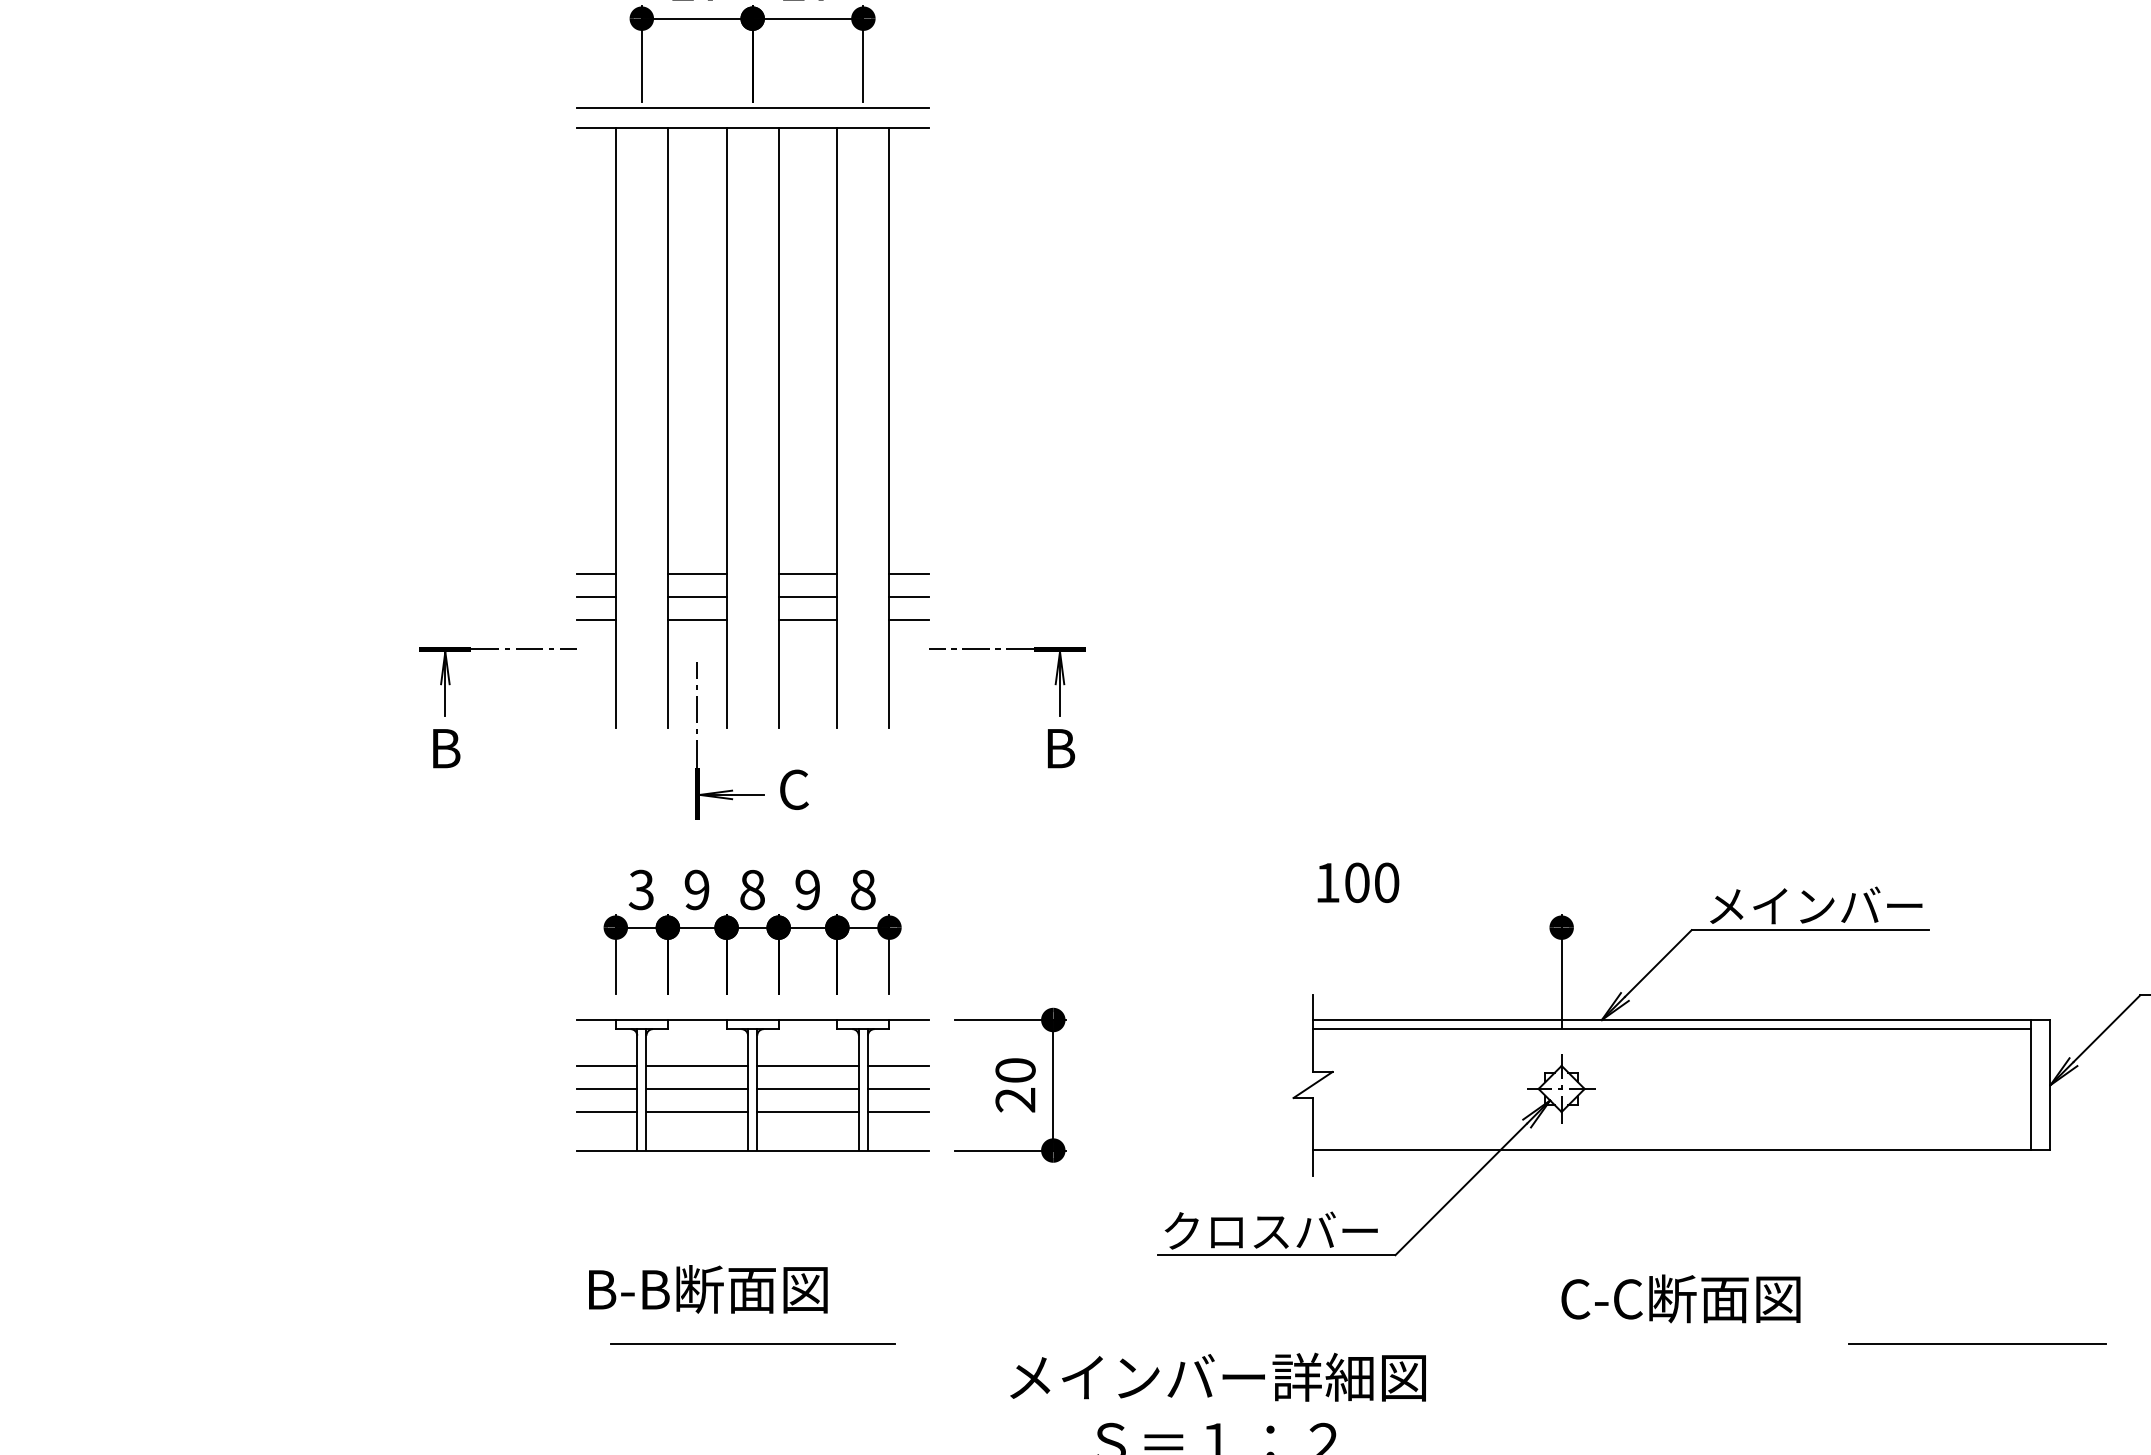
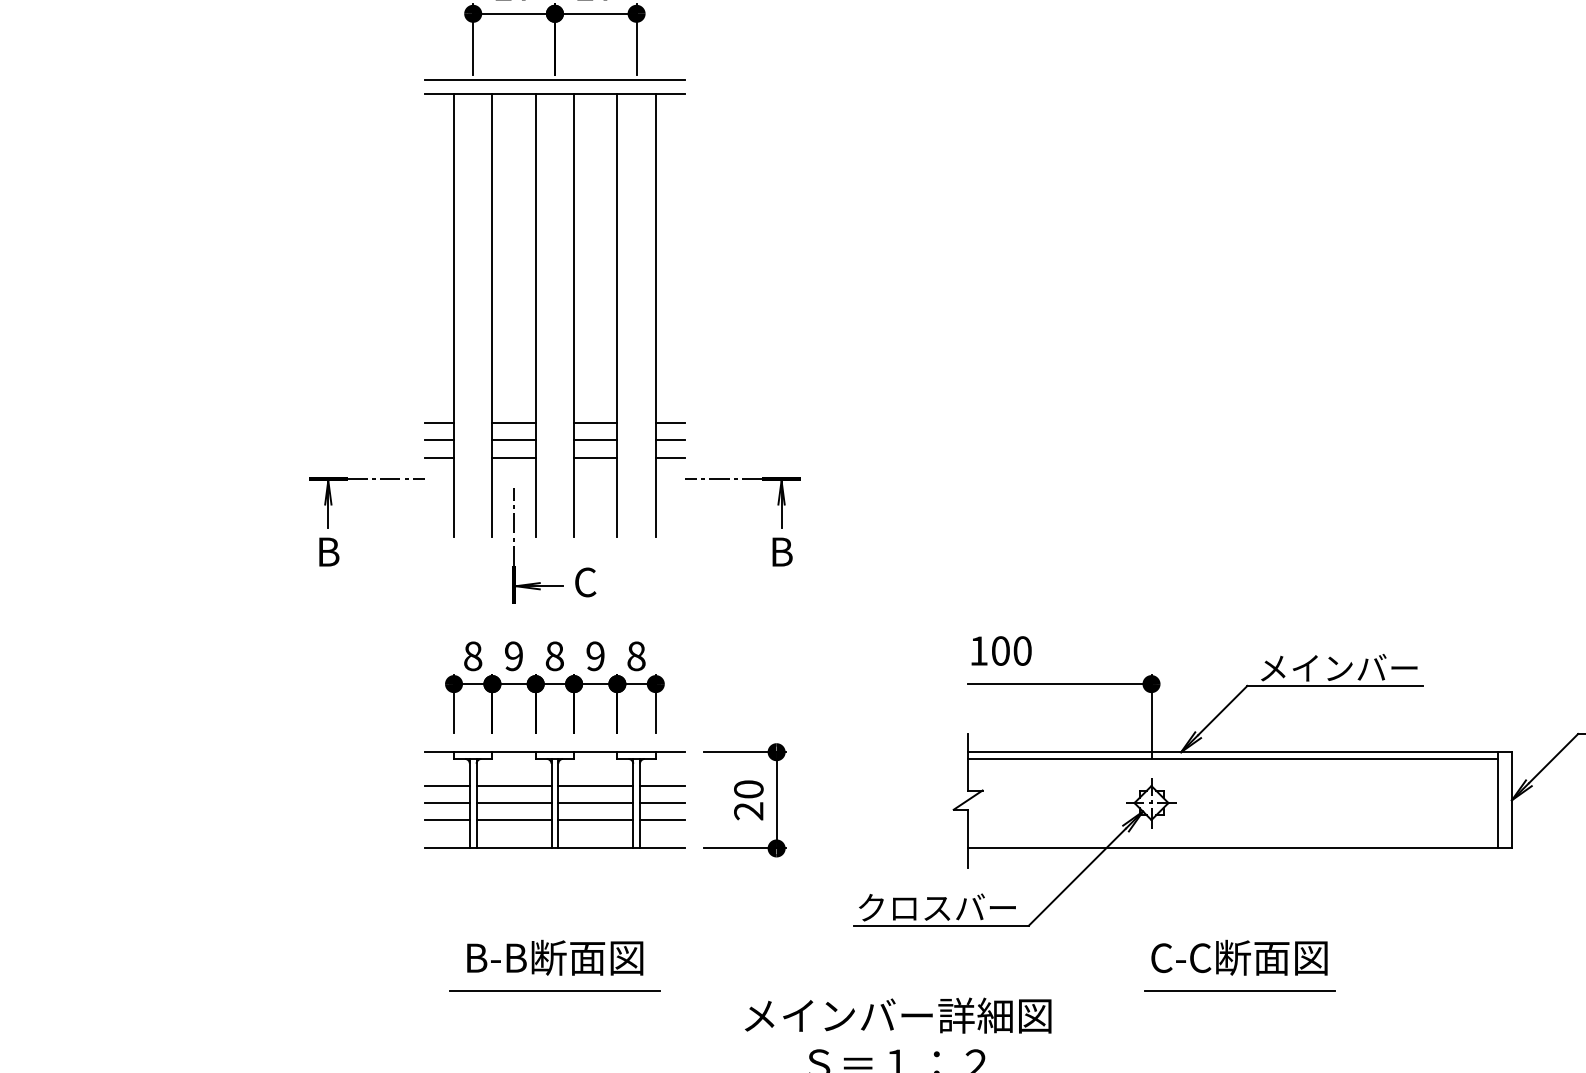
text: (640, 888) -> (472, 655), 3 -> 8
line: (1436, 928) -> (1059, 684), added
text: (708, 1288) -> (555, 957), moved
line: (1976, 1343) -> (1239, 990), moved

